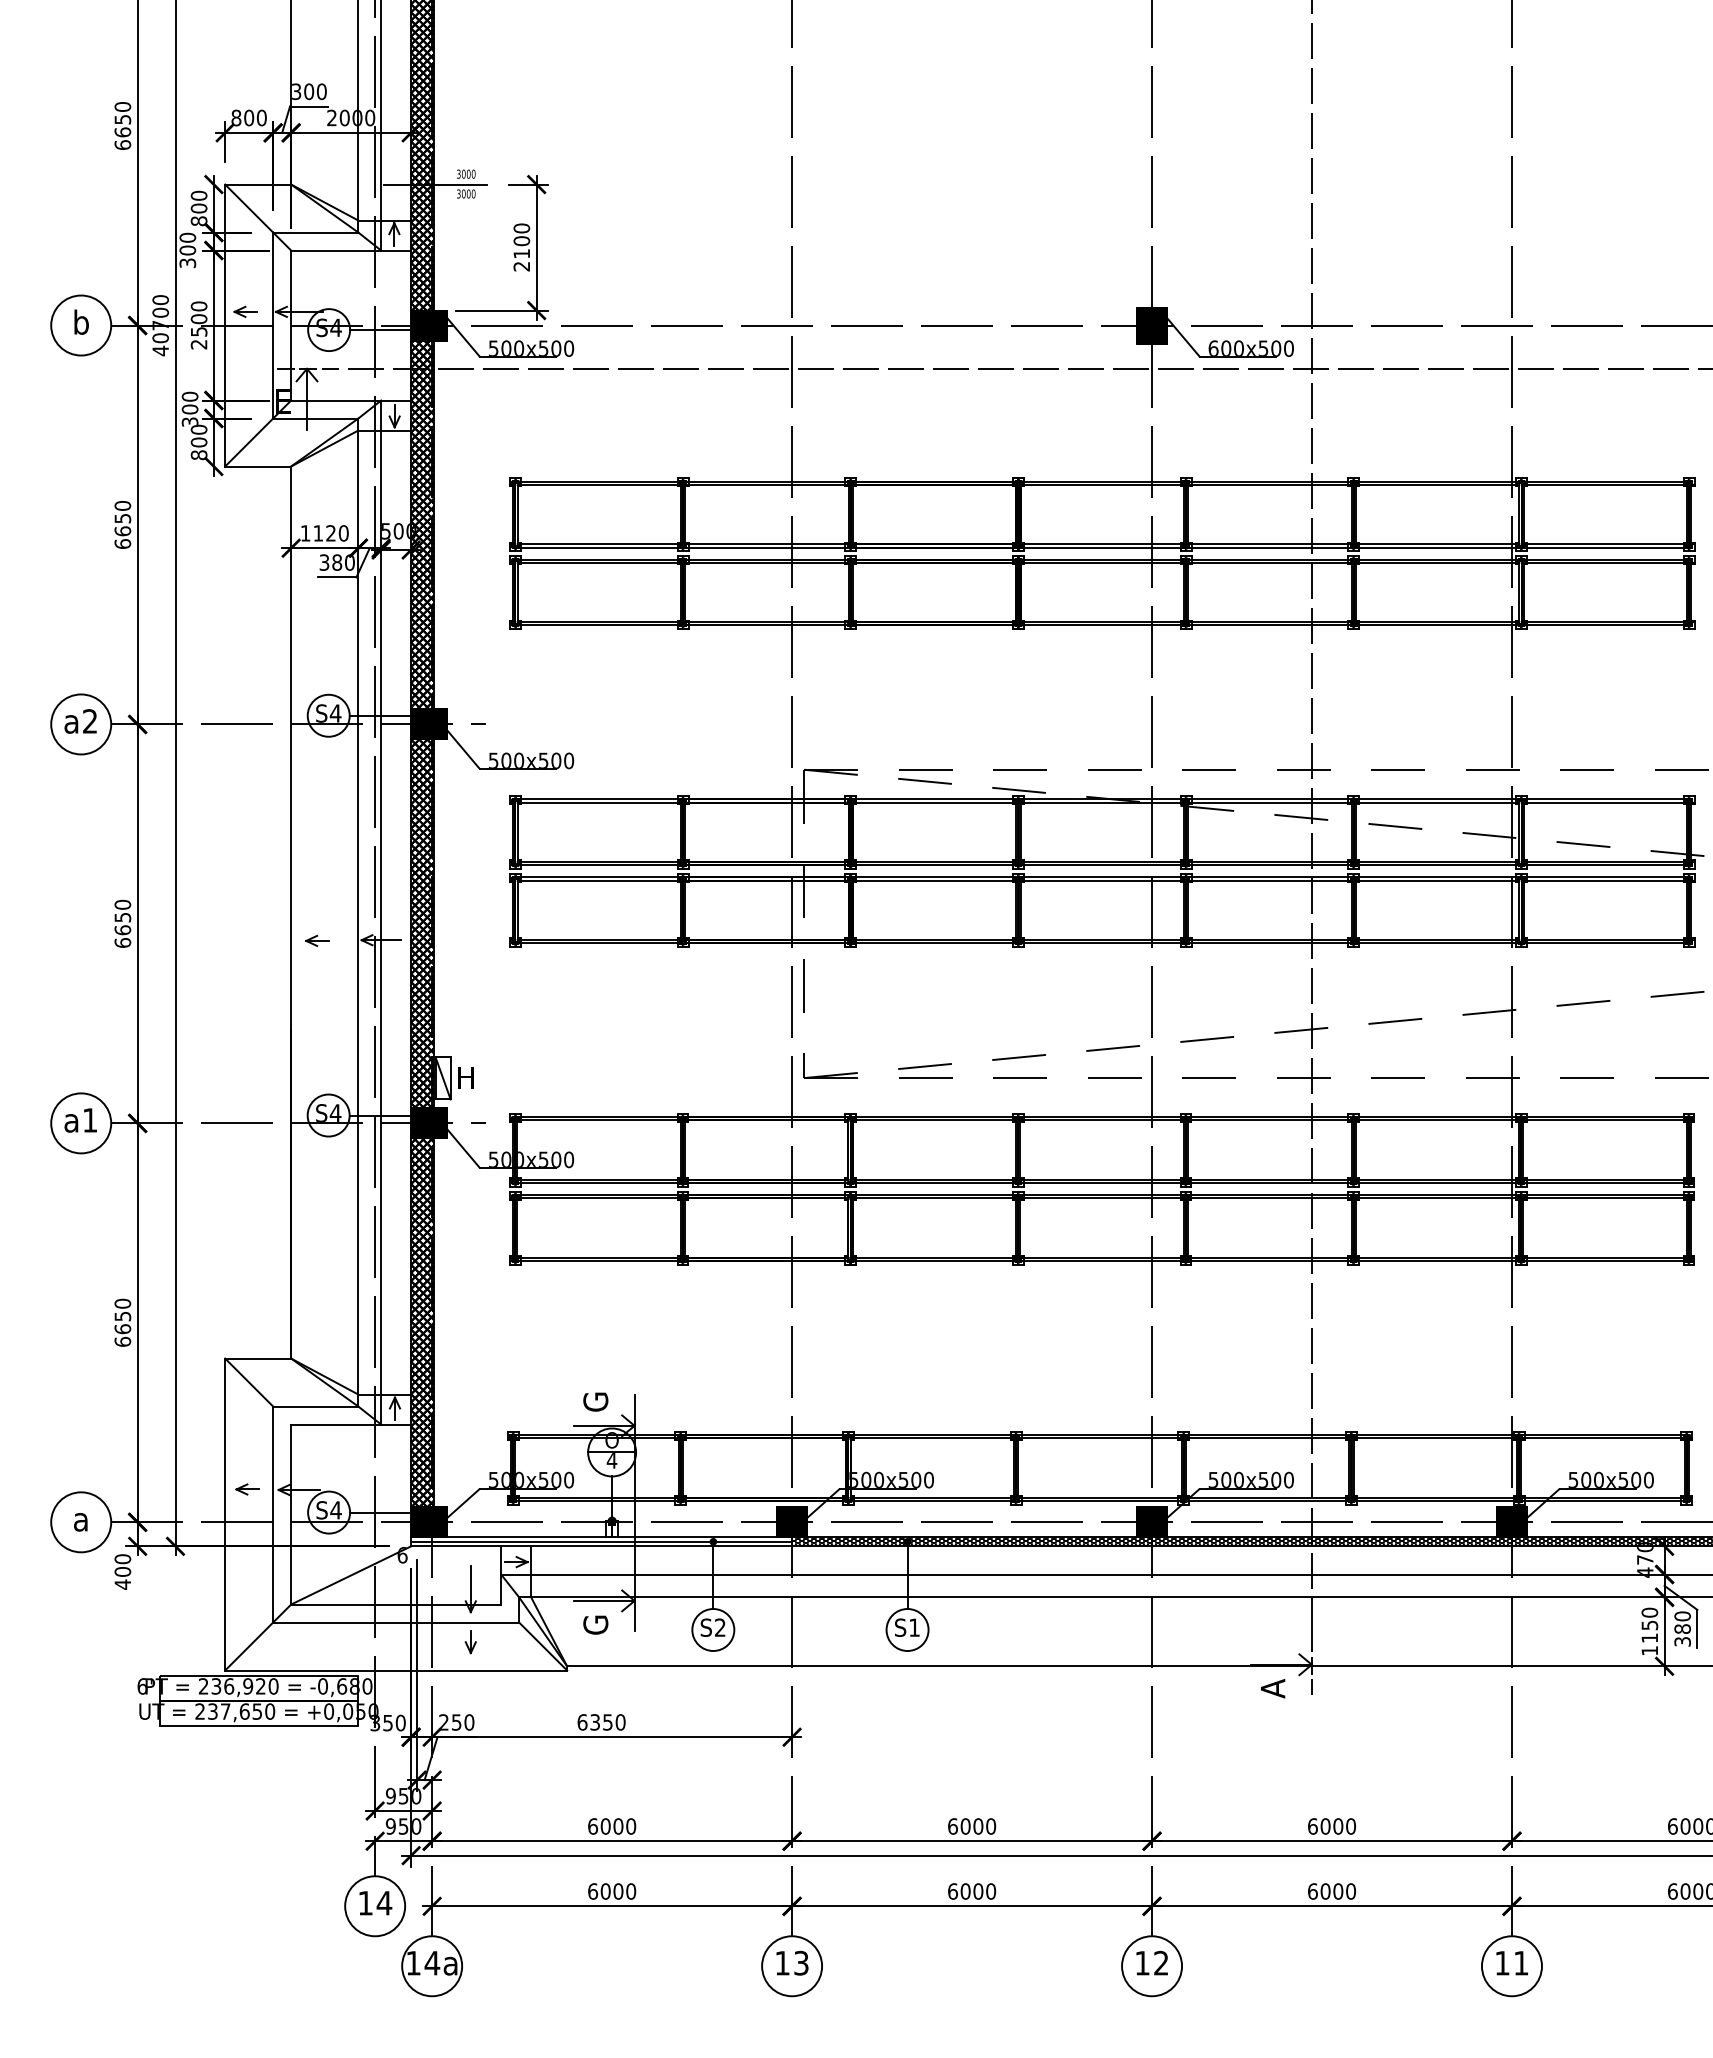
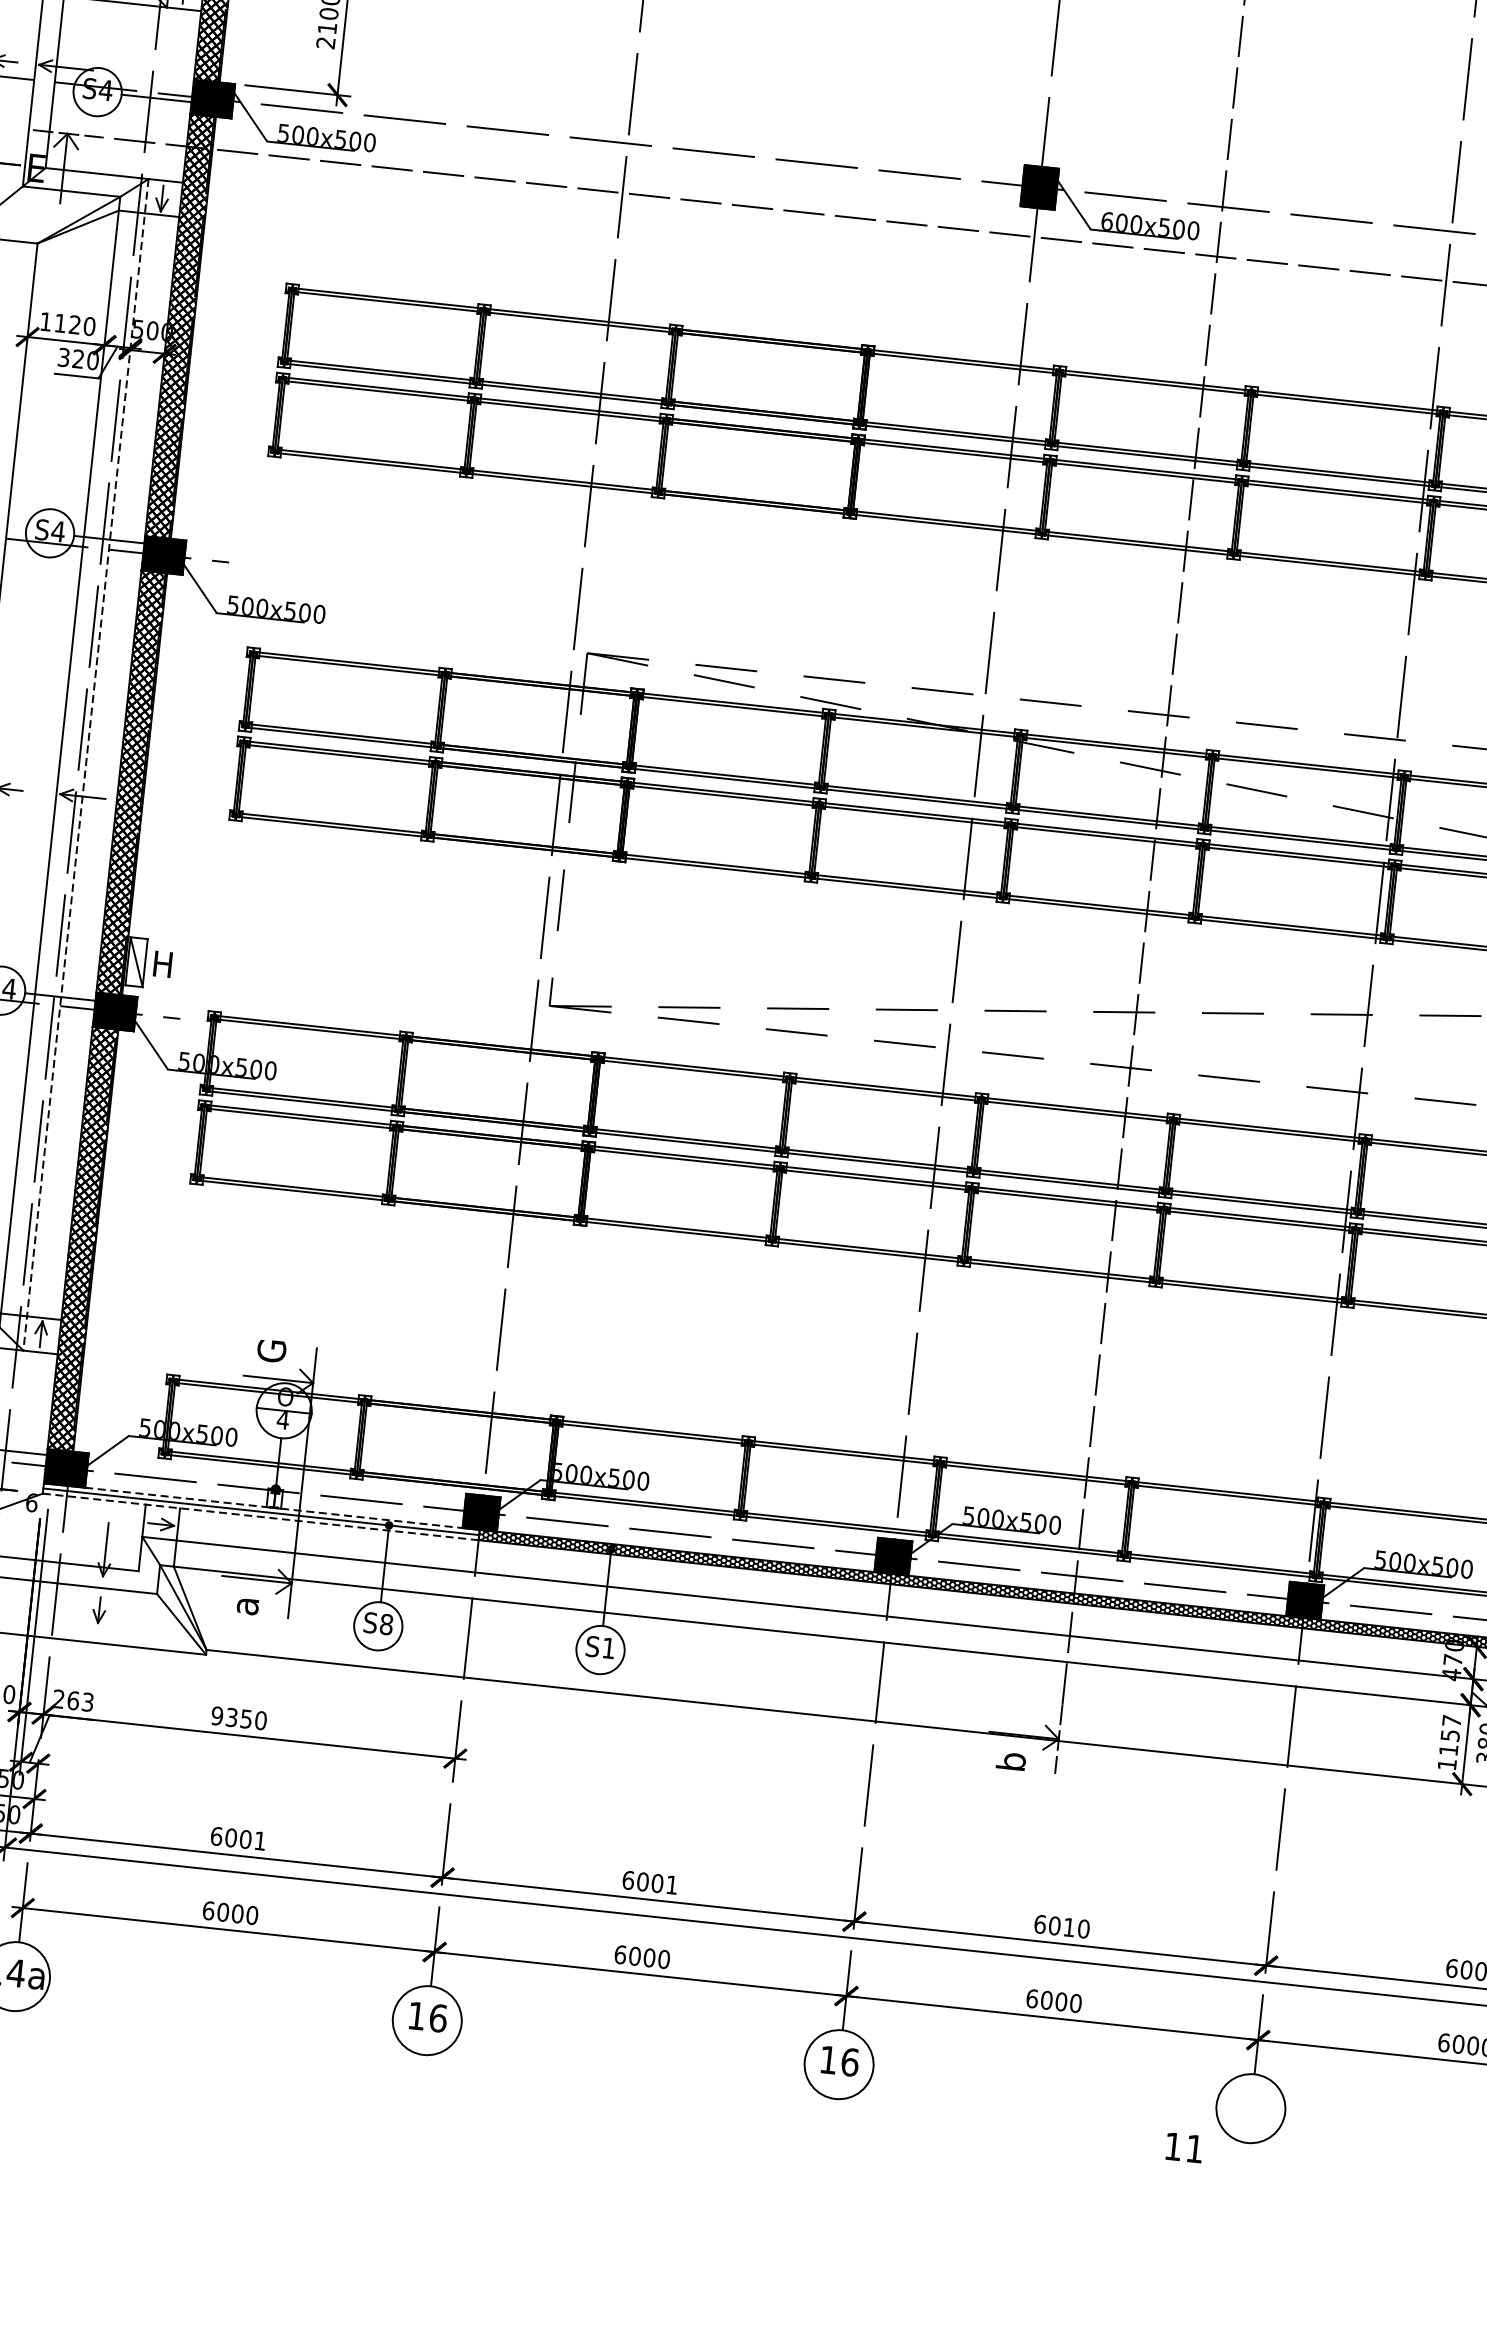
text: (337, 562) -> (78, 359), 380 -> 320
line: (381, 913) -> (86, 765), solid -> dashed
line: (526, 1537) -> (175, 1497), solid -> dashed
line: (698, 1537) -> (372, 1518), solid -> dashed
line: (602, 1546) -> (261, 1517), solid -> dashed
text: (1649, 1612) -> (1451, 1720), 1150 -> 1157
text: (595, 1624) -> (244, 1605), G -> a
text: (719, 1627) -> (385, 1624), S2 -> S8
text: (1272, 1688) -> (1010, 1761), A -> b
text: (462, 1722) -> (80, 1701), 250 -> 263
text: (582, 1722) -> (217, 1716), 6350 -> 9350
text: (631, 1826) -> (260, 1841), 6000 -> 6001
text: (991, 1826) -> (672, 1885), 6000 -> 6001
text: (1338, 1826) -> (1069, 1927), 6000 -> 6010
text: (801, 1962) -> (438, 2017), 13 -> 16
text: (1161, 1962) -> (850, 2061), 12 -> 16
text: (1511, 1963) -> (1183, 2148), moved

